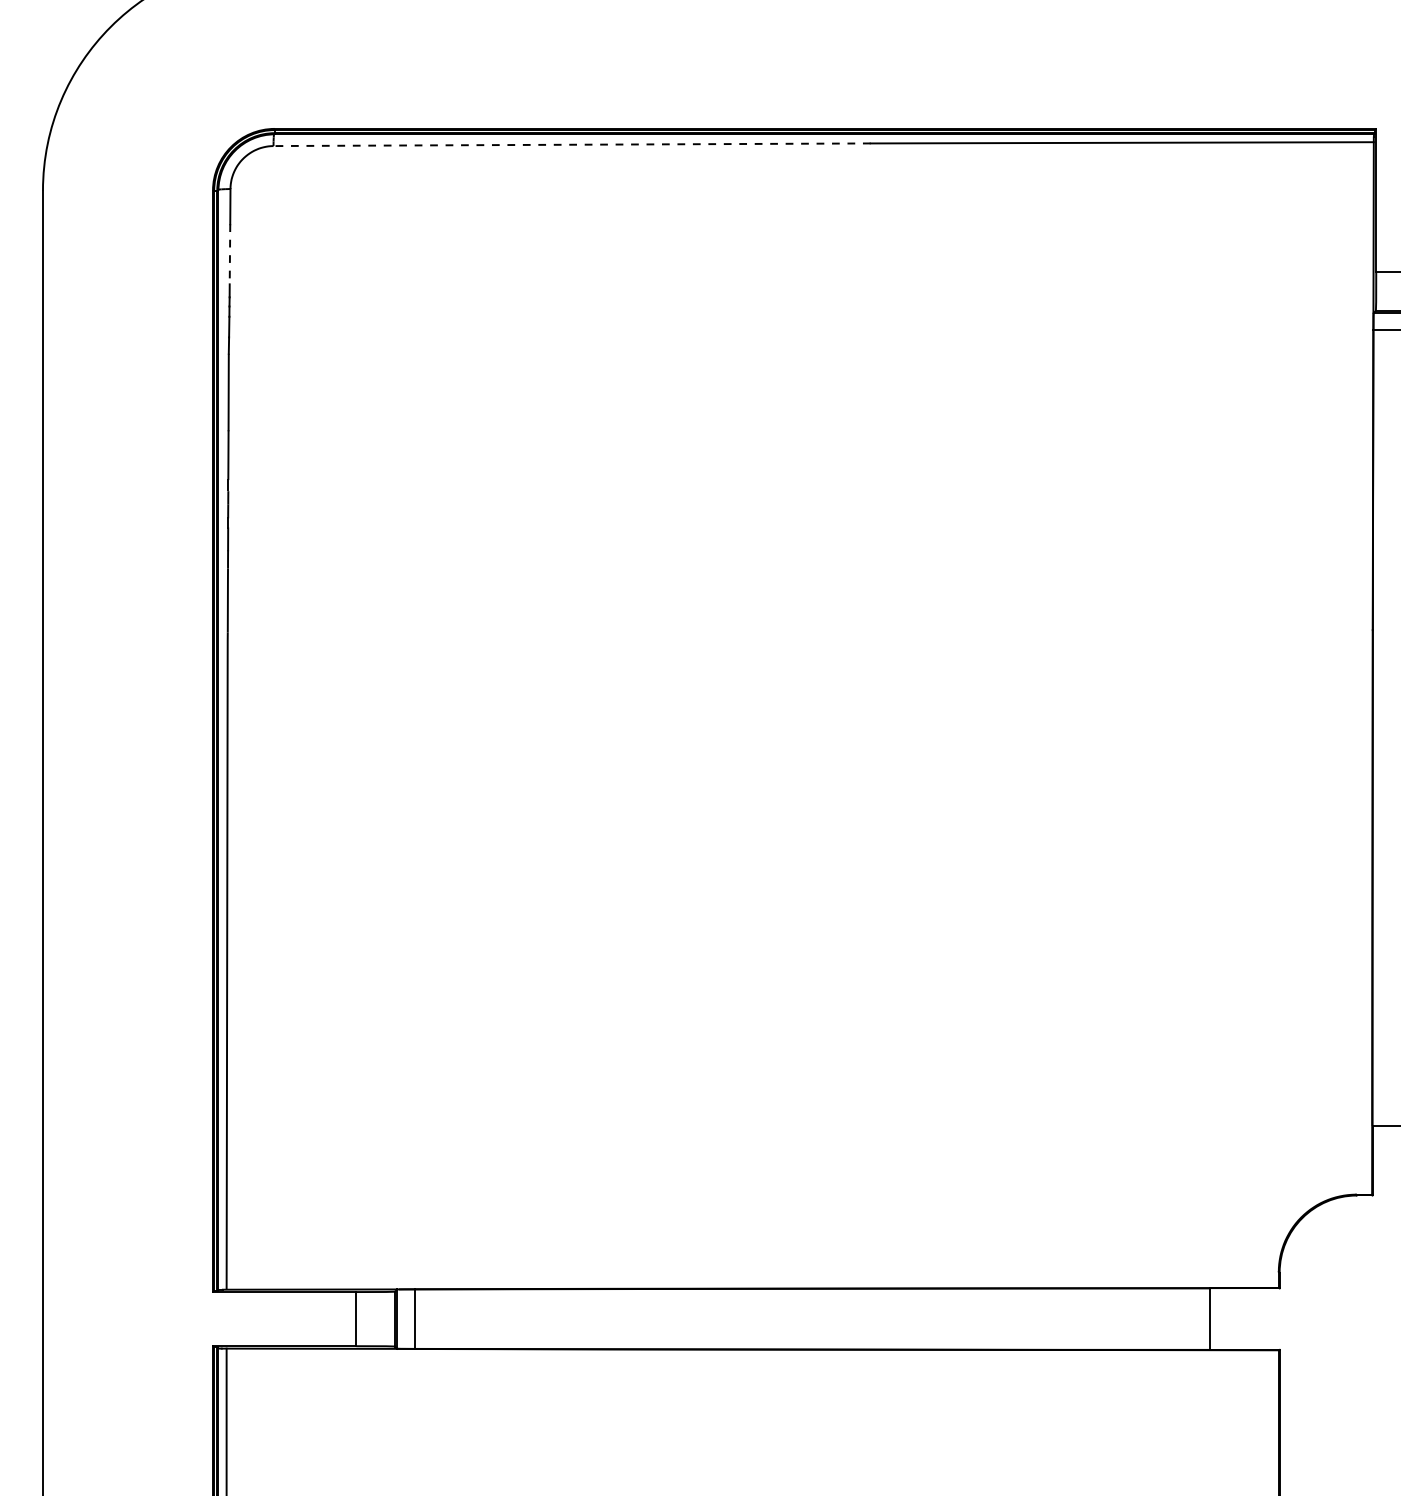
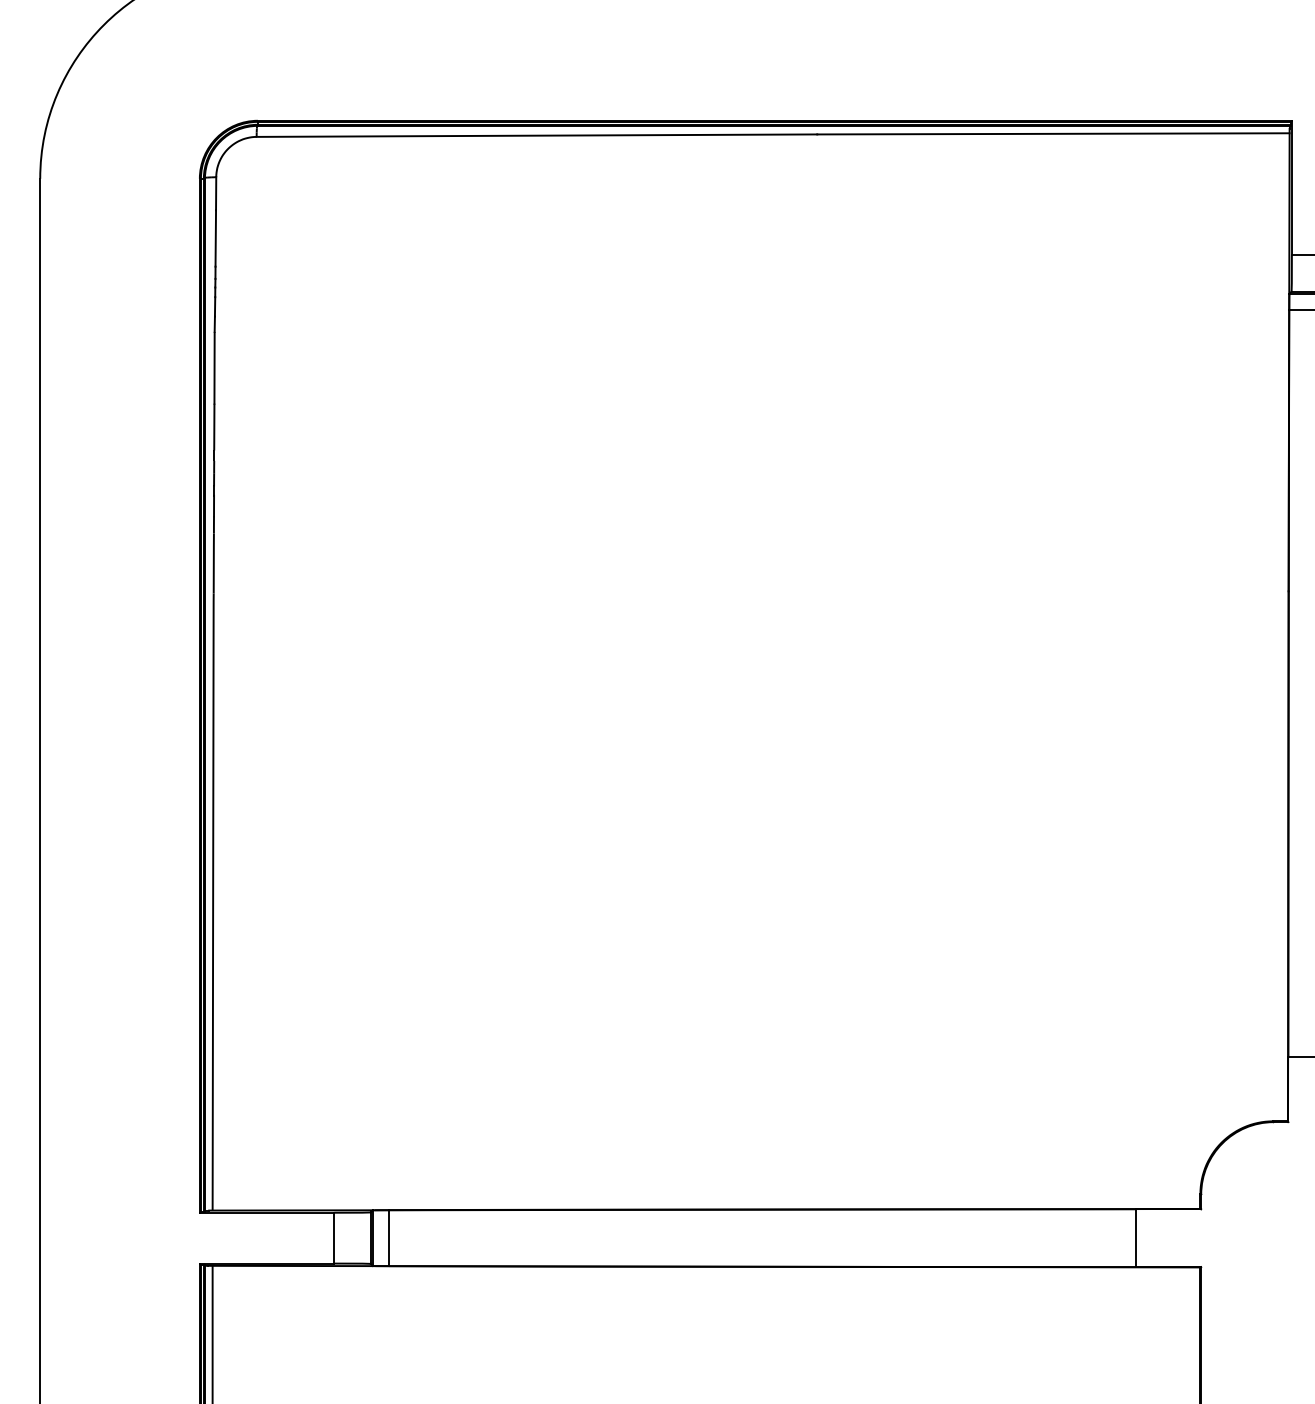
line: (572, 144) -> (537, 135), dashed -> solid
line: (229, 254) -> (215, 238), dashed -> solid

